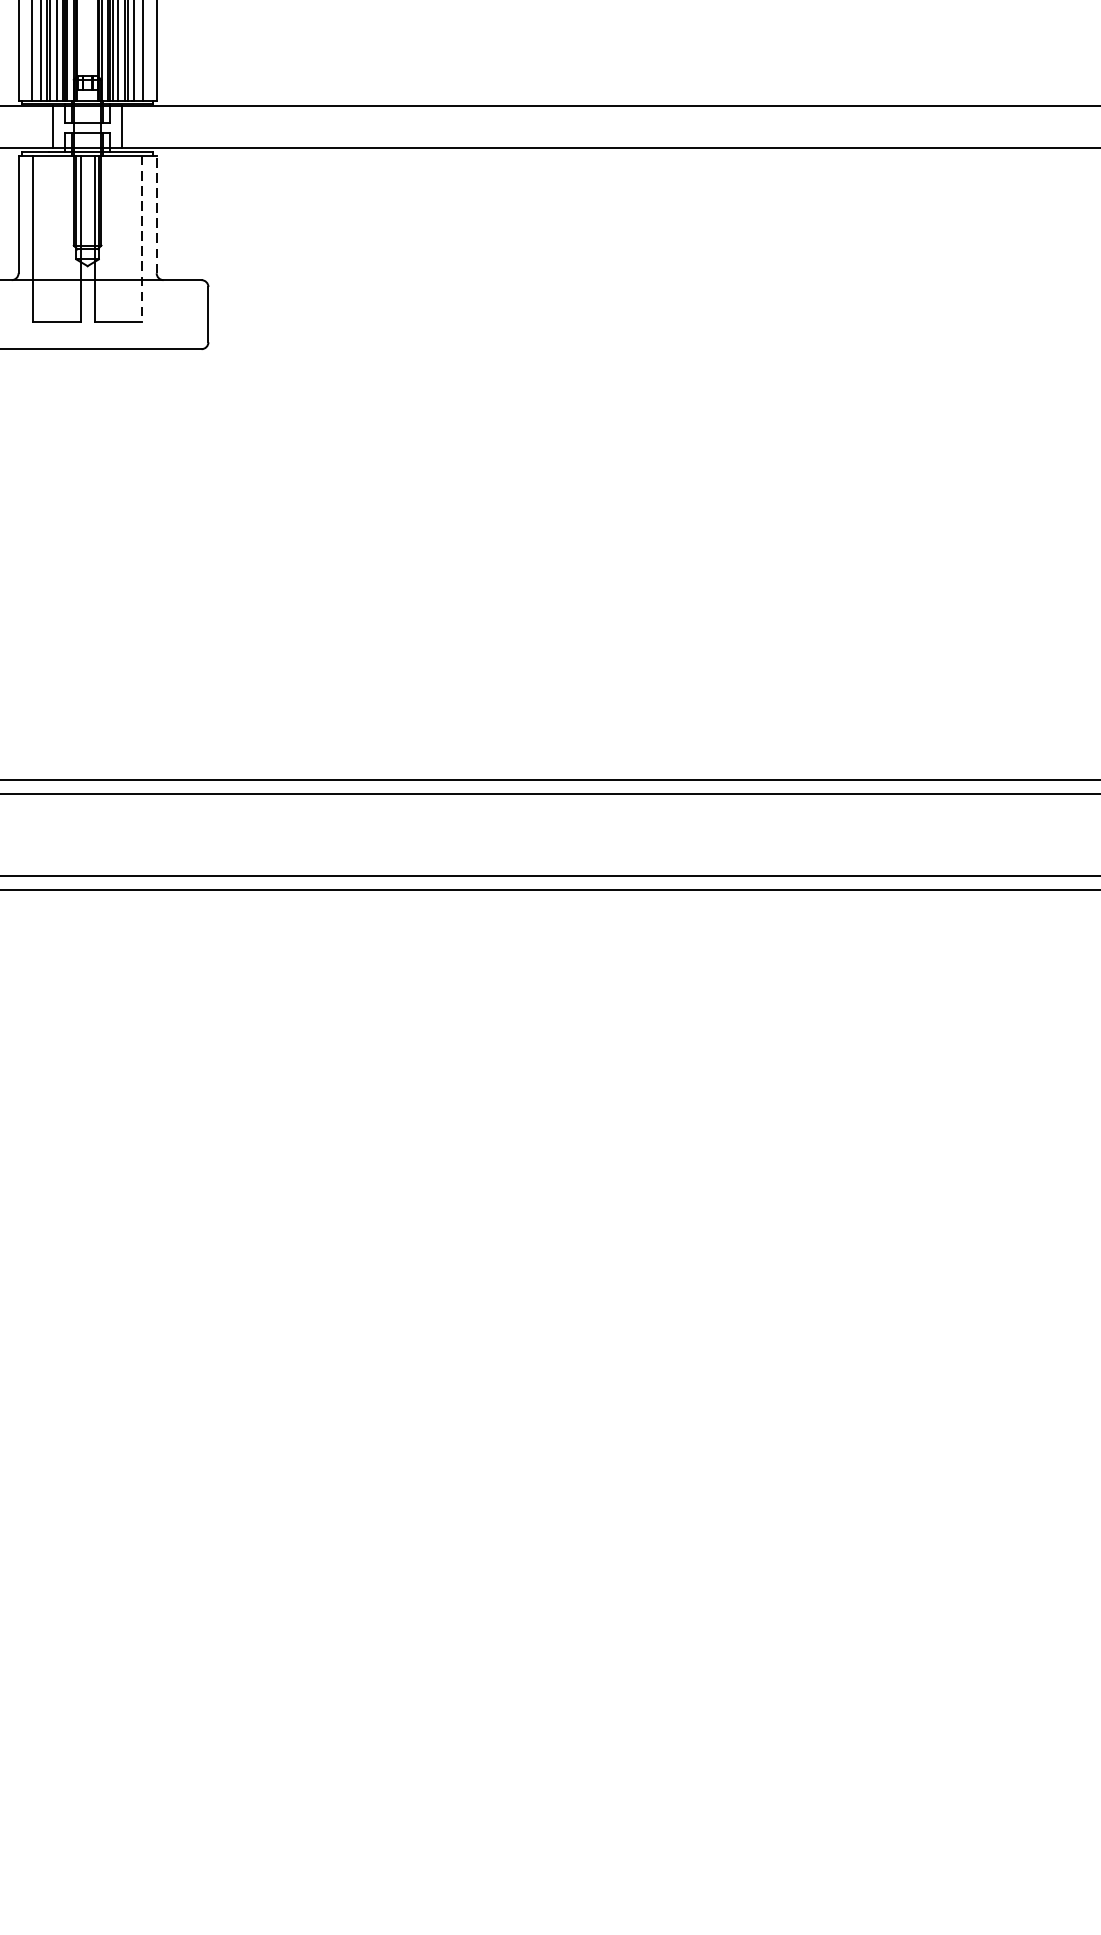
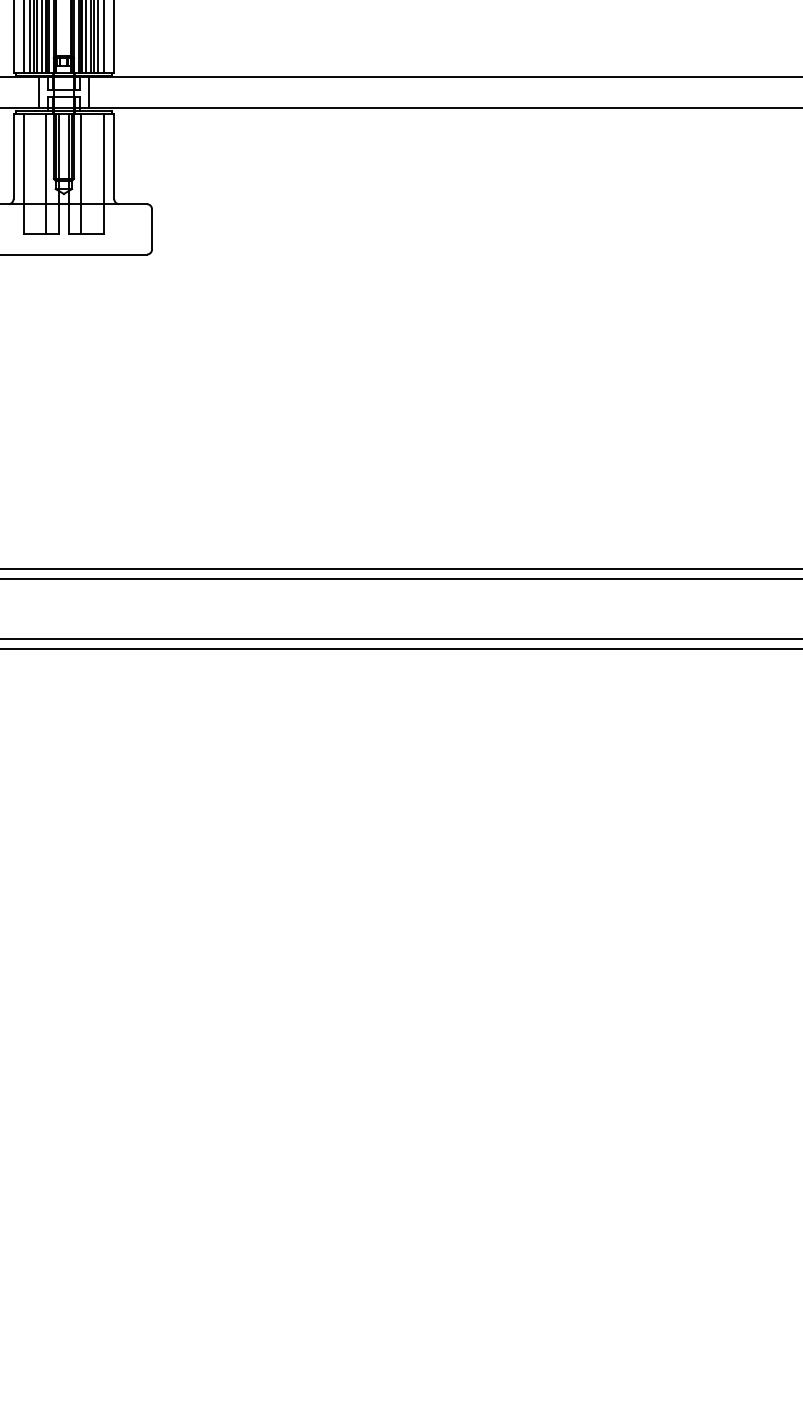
line: (156, 214) -> (114, 156), dashed -> solid
line: (63, 238) -> (46, 173), added
line: (111, 238) -> (81, 173), added
line: (141, 239) -> (103, 174), dashed -> solid

